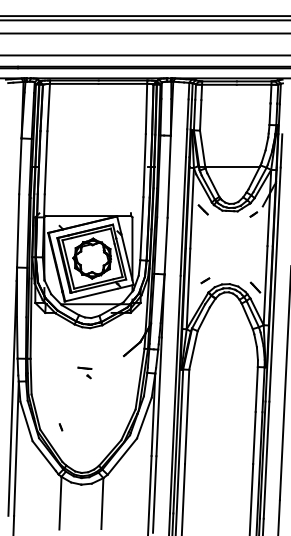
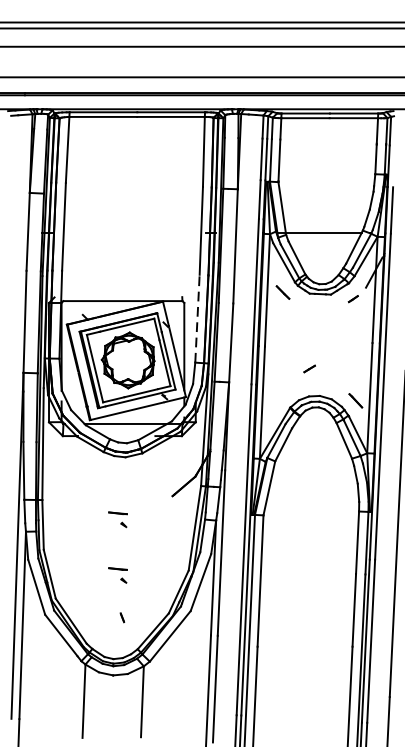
line: (141, 228) -> (196, 318), solid -> dashed
part: (205, 280) -> (309, 368), moved
part: (84, 412) -> (117, 574), added
part: (60, 427) -> (121, 618), moved

